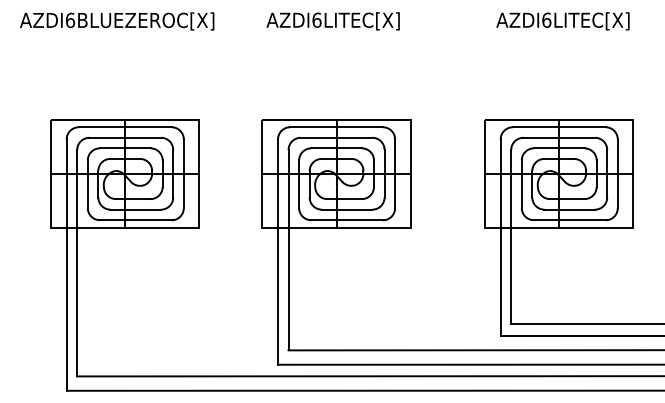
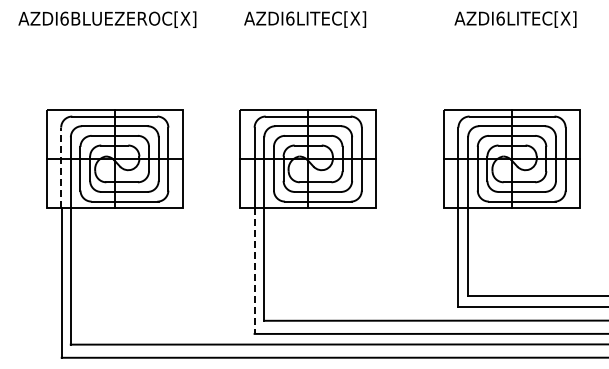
line: (67, 182) -> (61, 167), solid -> dashed
line: (277, 296) -> (254, 271), solid -> dashed

